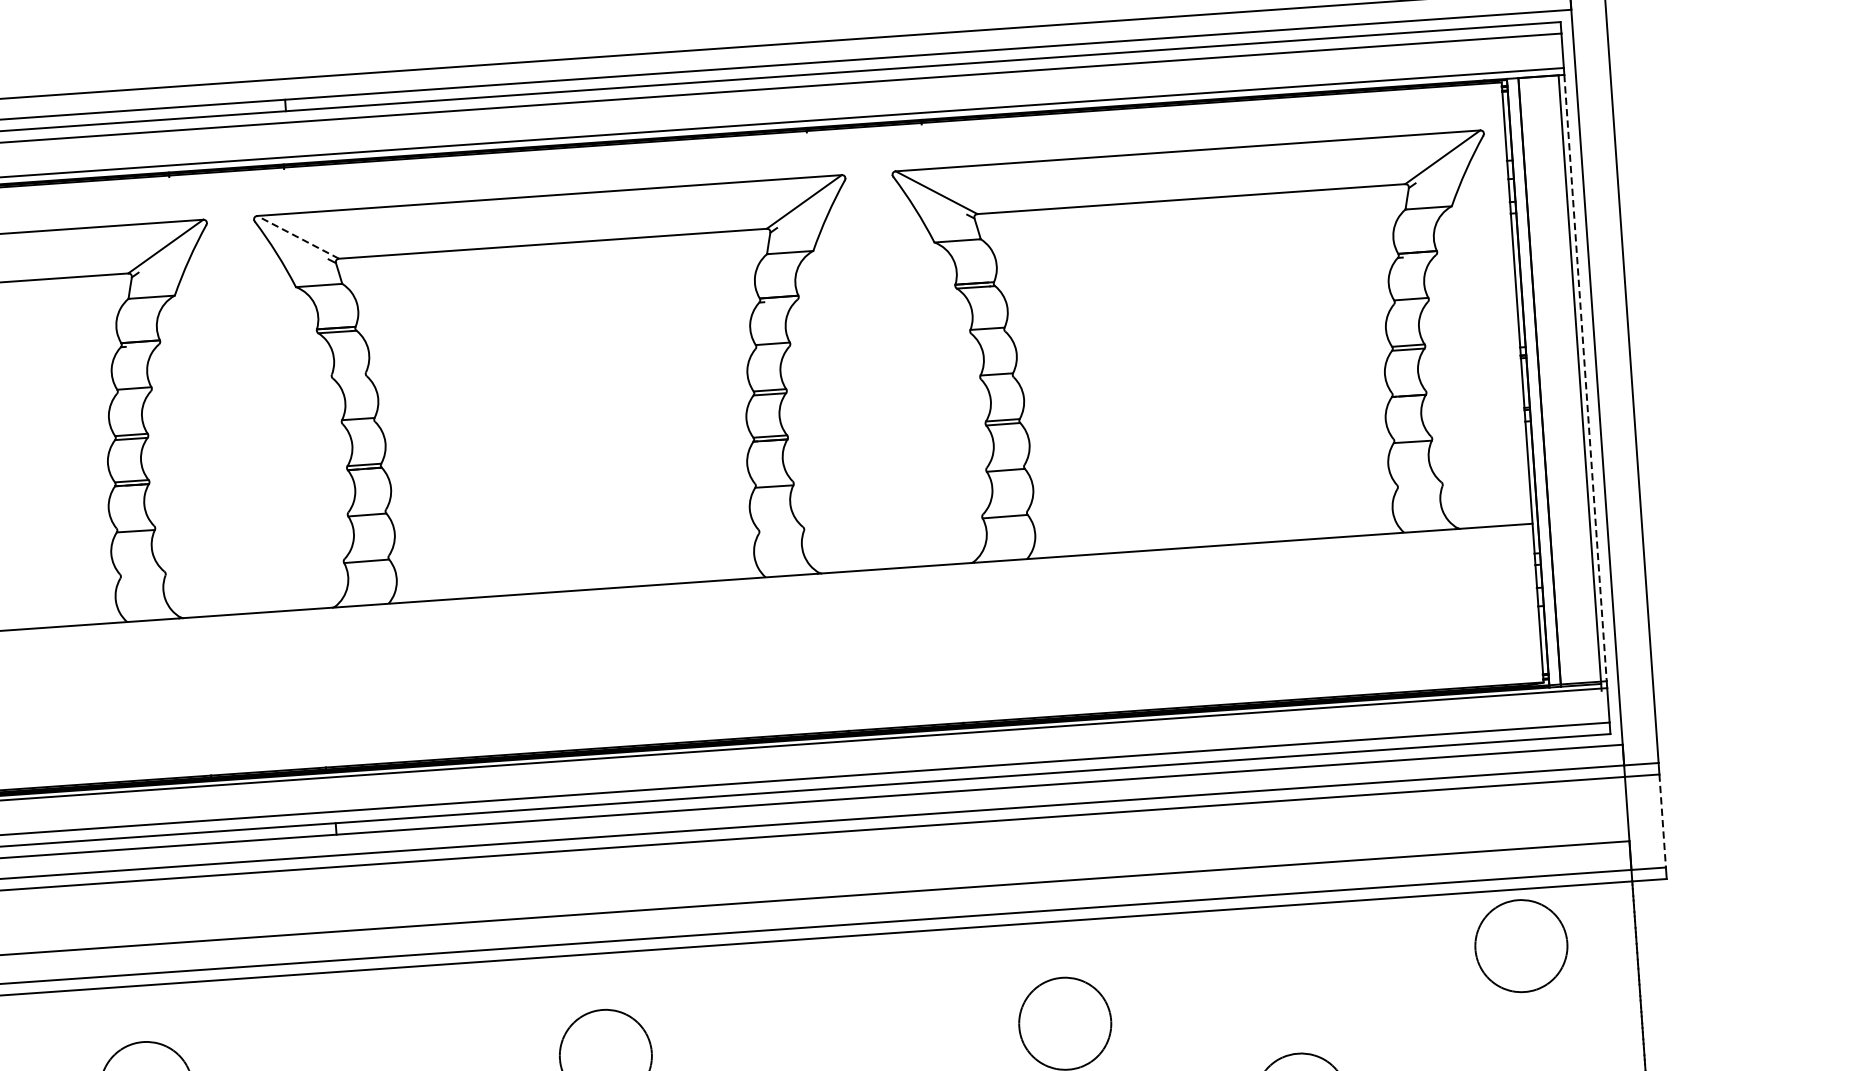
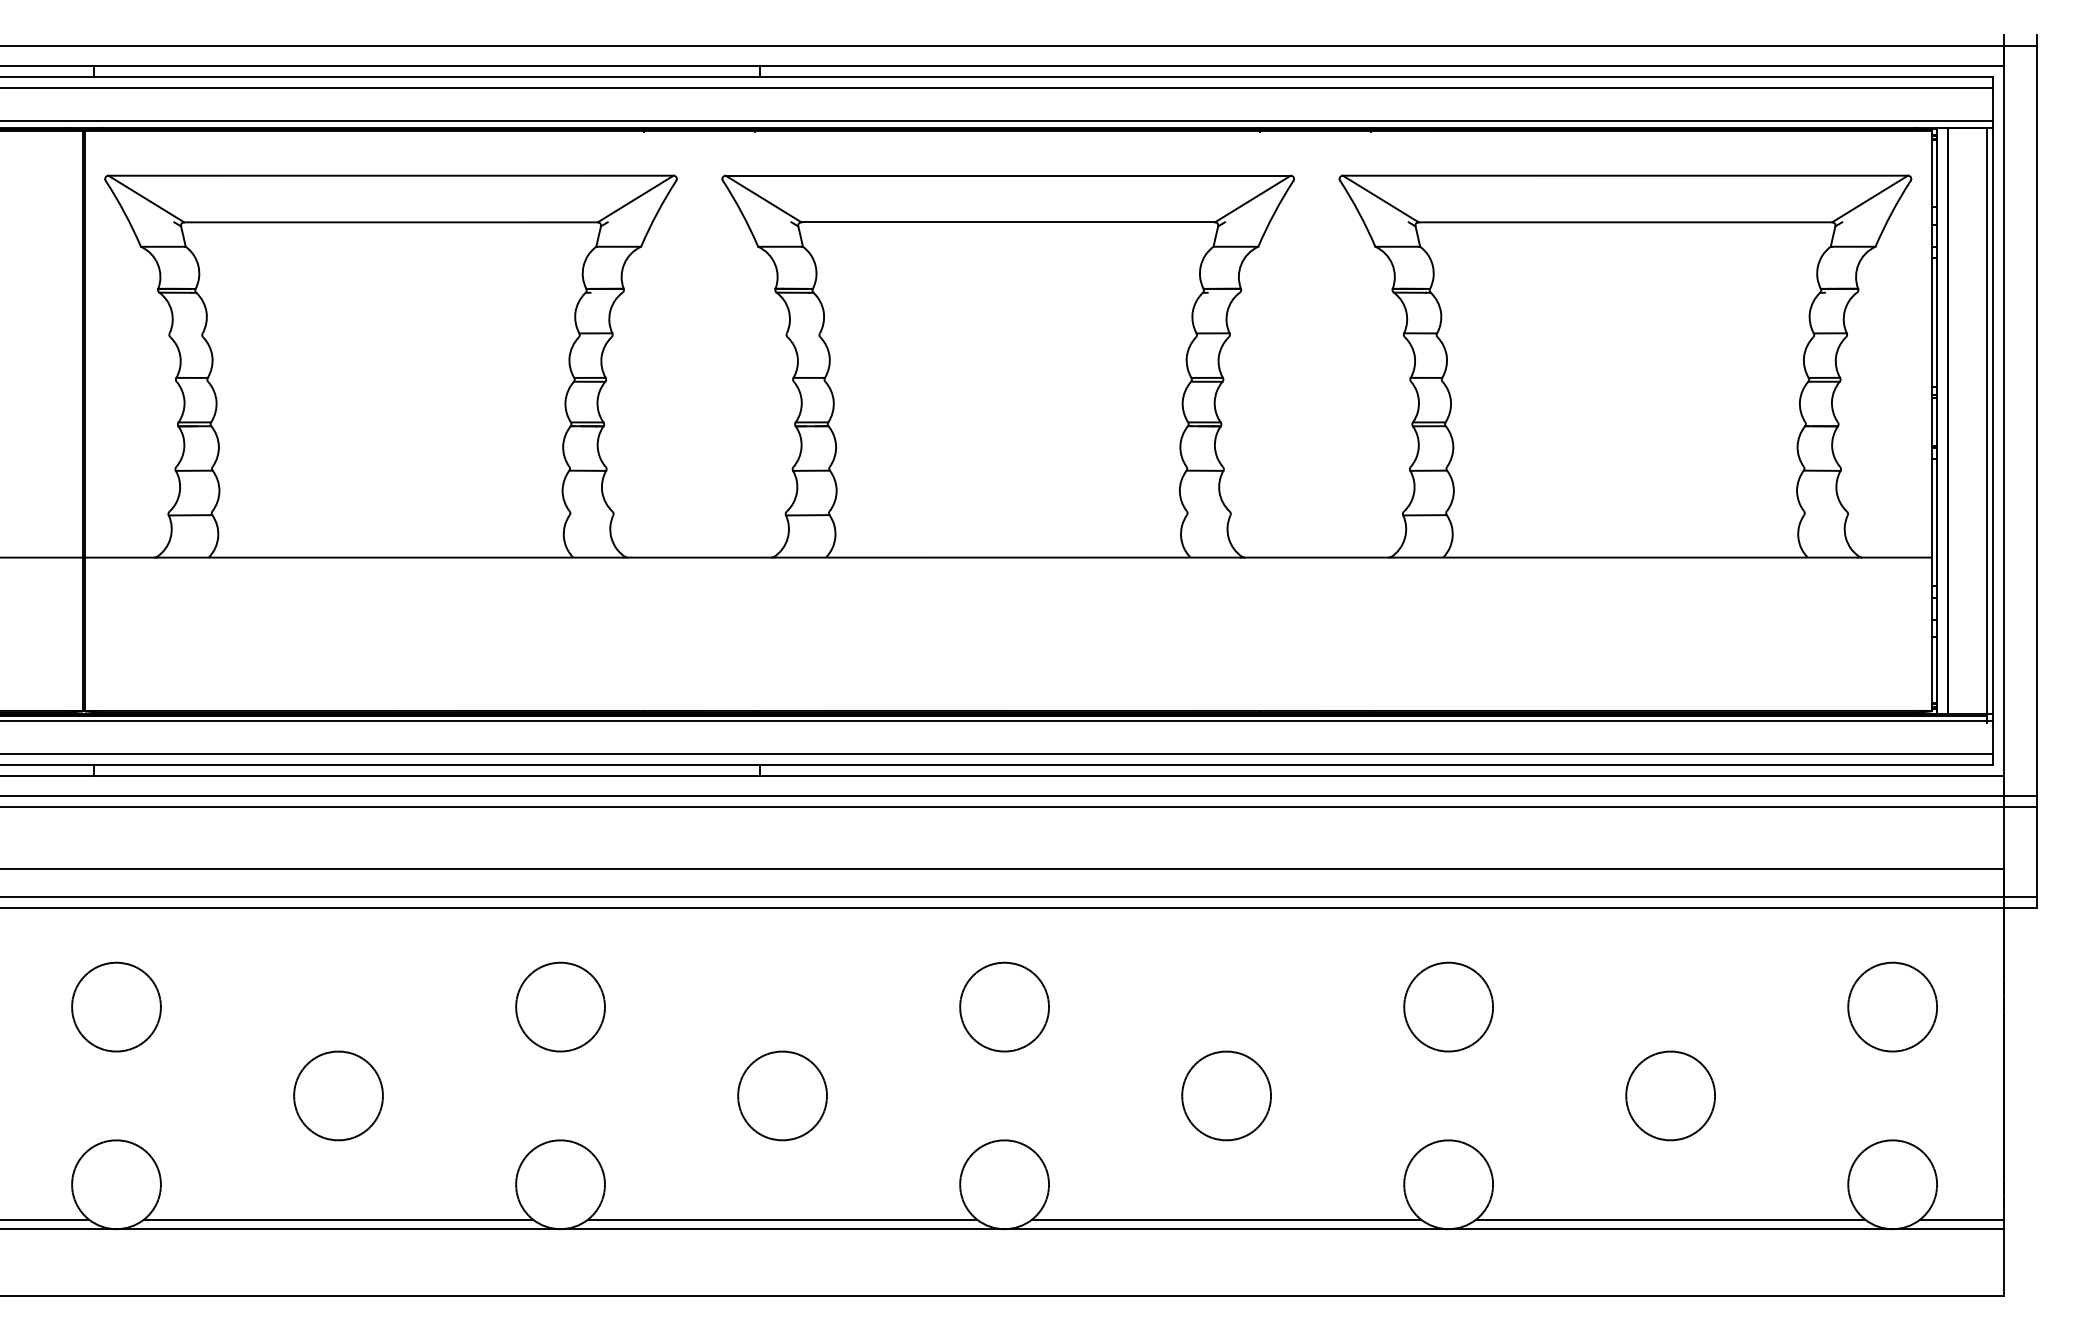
line: (297, 236) -> (763, 198), dashed -> solid
line: (1585, 378) -> (1992, 421), dashed -> solid
line: (1663, 821) -> (2037, 852), dashed -> solid
part: (1521, 945) -> (1892, 1006), moved

